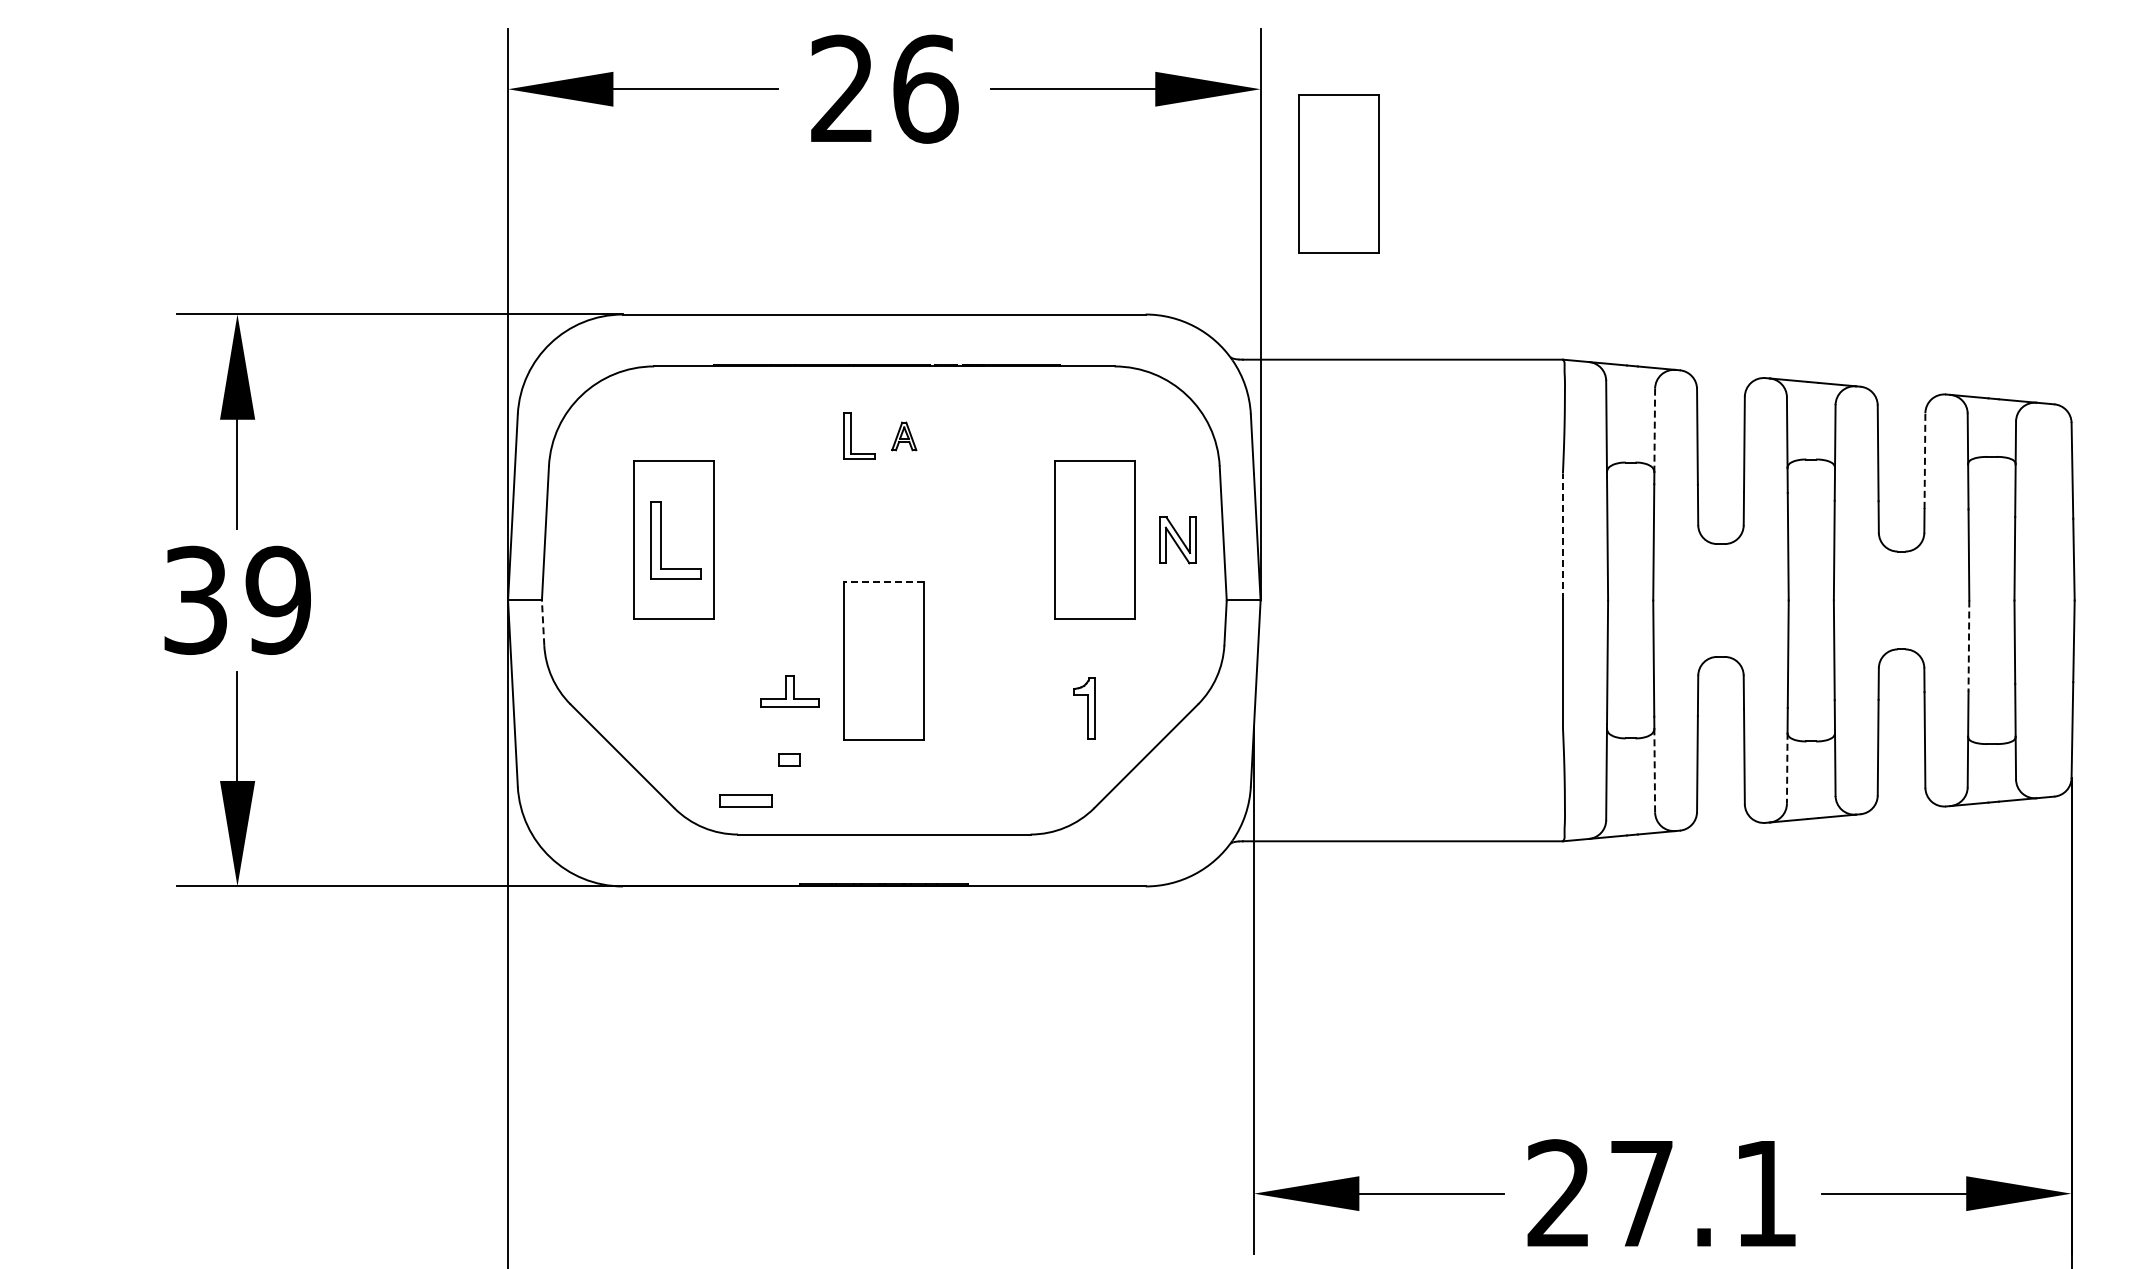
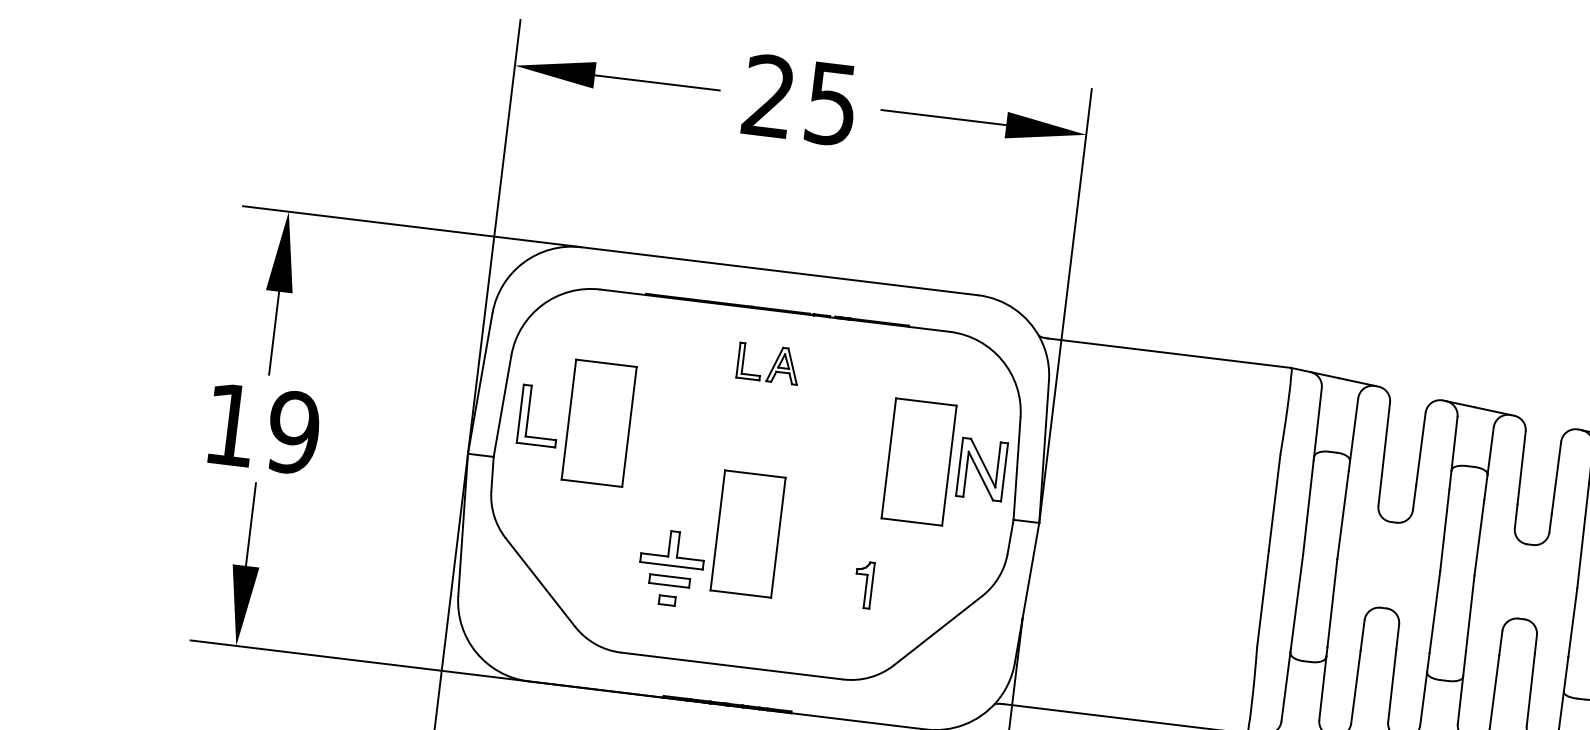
text: (925, 88) -> (831, 103), 26 -> 25
part: (1338, 173) -> (1137, 205), removed
line: (1654, 430) -> (1353, 430), dashed -> solid
part: (904, 436) -> (784, 365), size x1.67
line: (1924, 461) -> (1556, 478), dashed -> solid
line: (1562, 536) -> (1274, 502), dashed -> solid
part: (661, 540) -> (528, 414), moved
part: (1177, 540) -> (981, 469), size x1.67
line: (884, 581) -> (755, 473), dashed -> solid
text: (195, 599) -> (230, 424), 39 -> 19
line: (543, 622) -> (492, 473), dashed -> solid
line: (1968, 646) -> (1572, 622), dashed -> solid
part: (789, 691) -> (673, 548), size x1.43
part: (1084, 708) -> (863, 584), moved
line: (1787, 768) -> (1423, 698), dashed -> solid
line: (1654, 770) -> (1322, 688), dashed -> solid
part: (745, 800) -> (669, 580), moved

